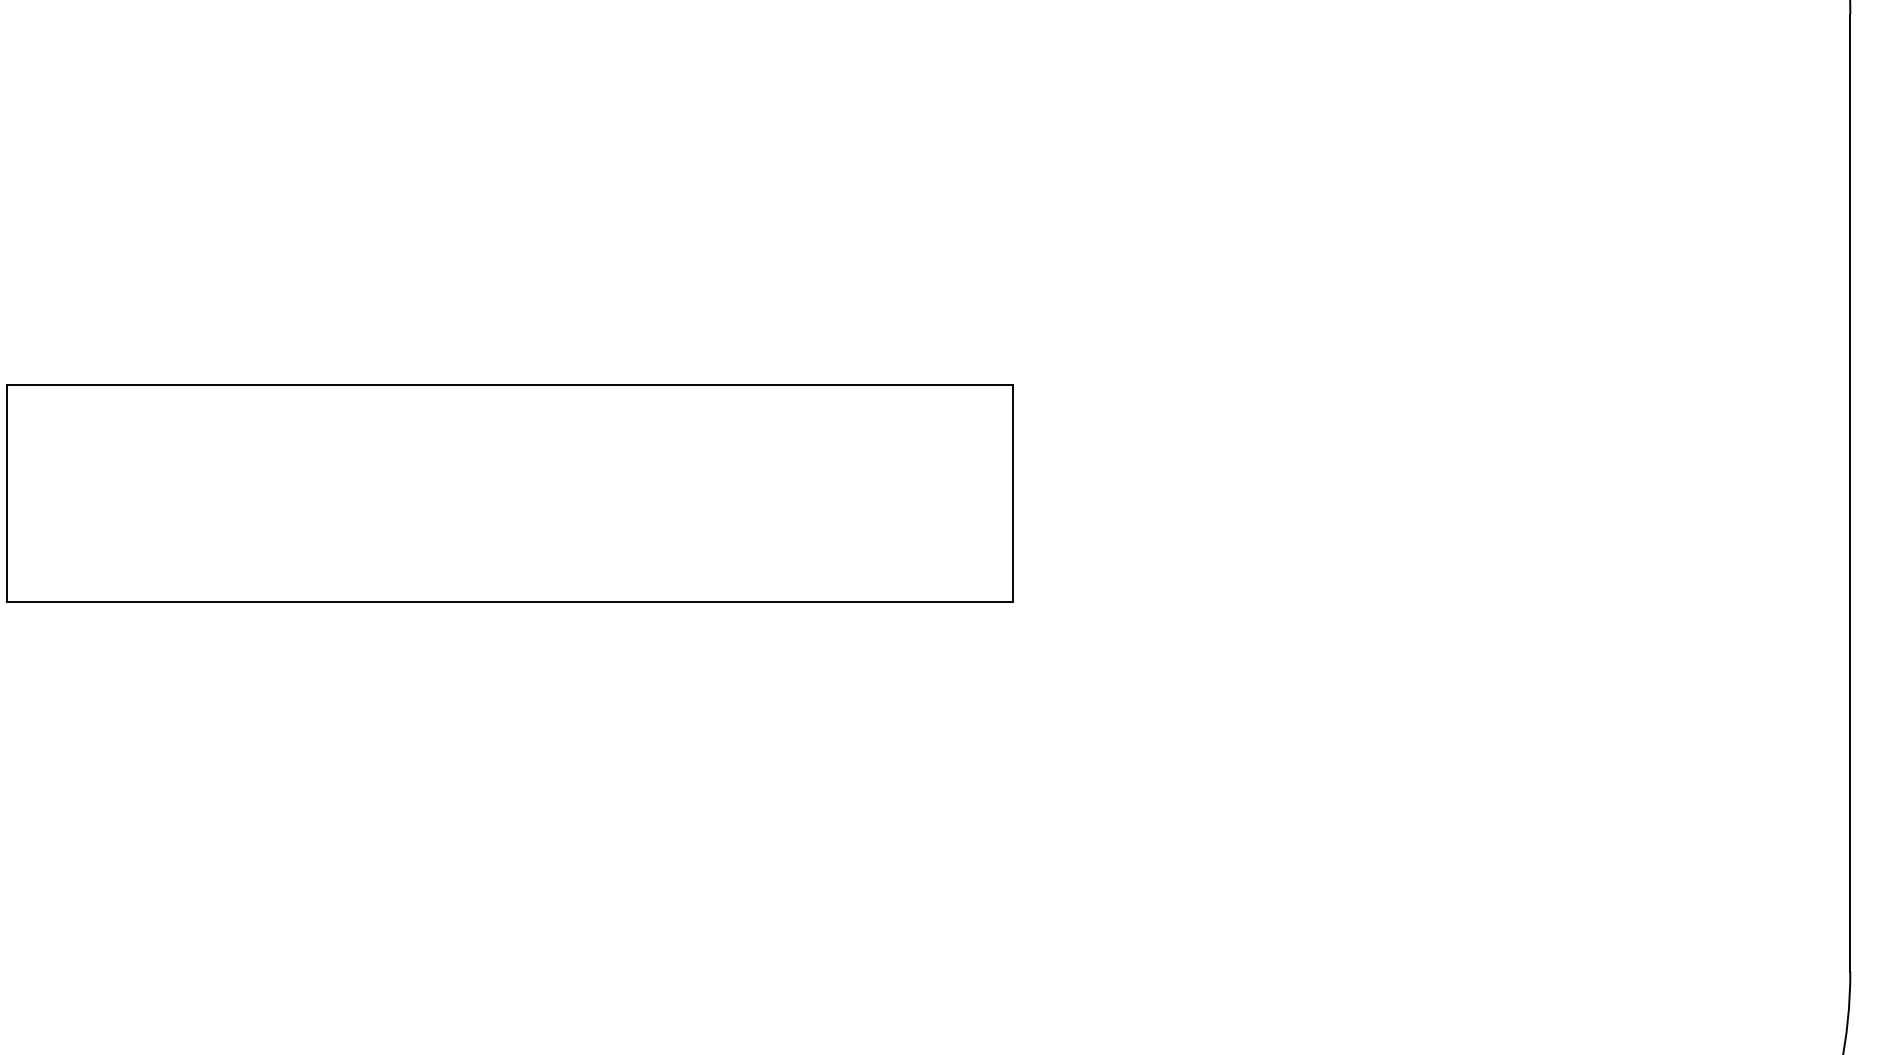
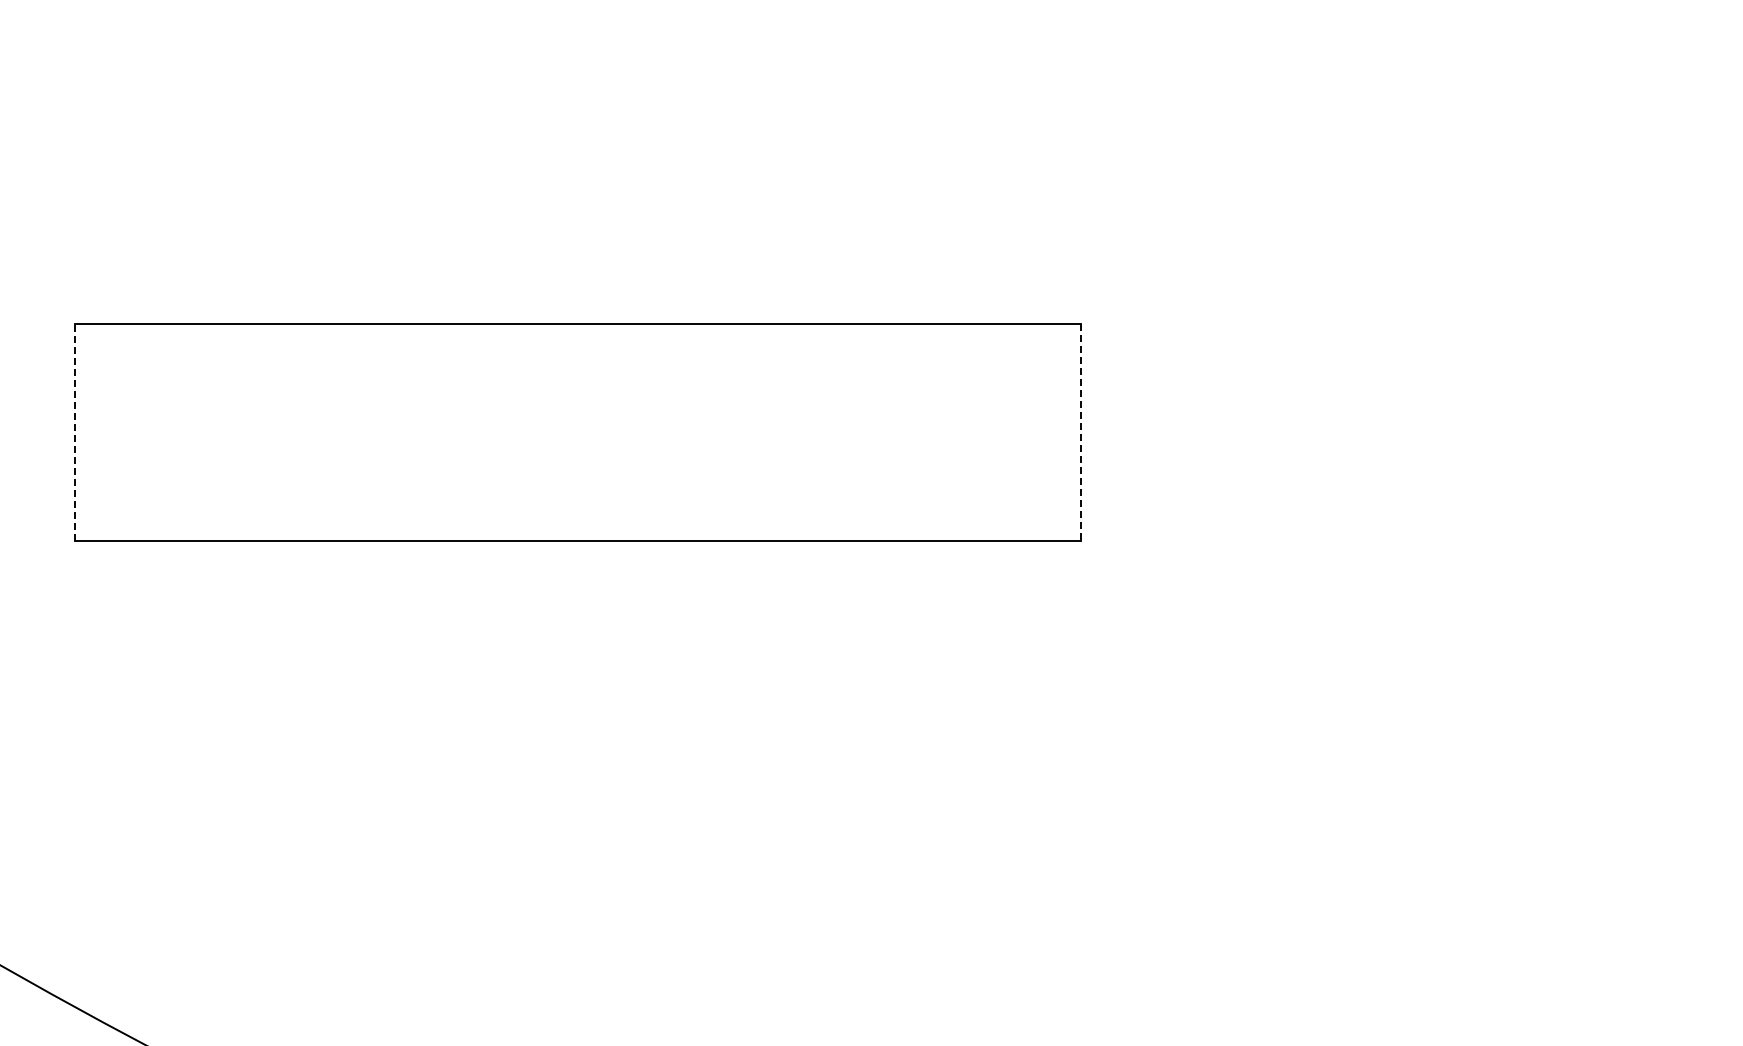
line: (7, 493) -> (75, 433), solid -> dashed
line: (1013, 493) -> (1081, 433), solid -> dashed

